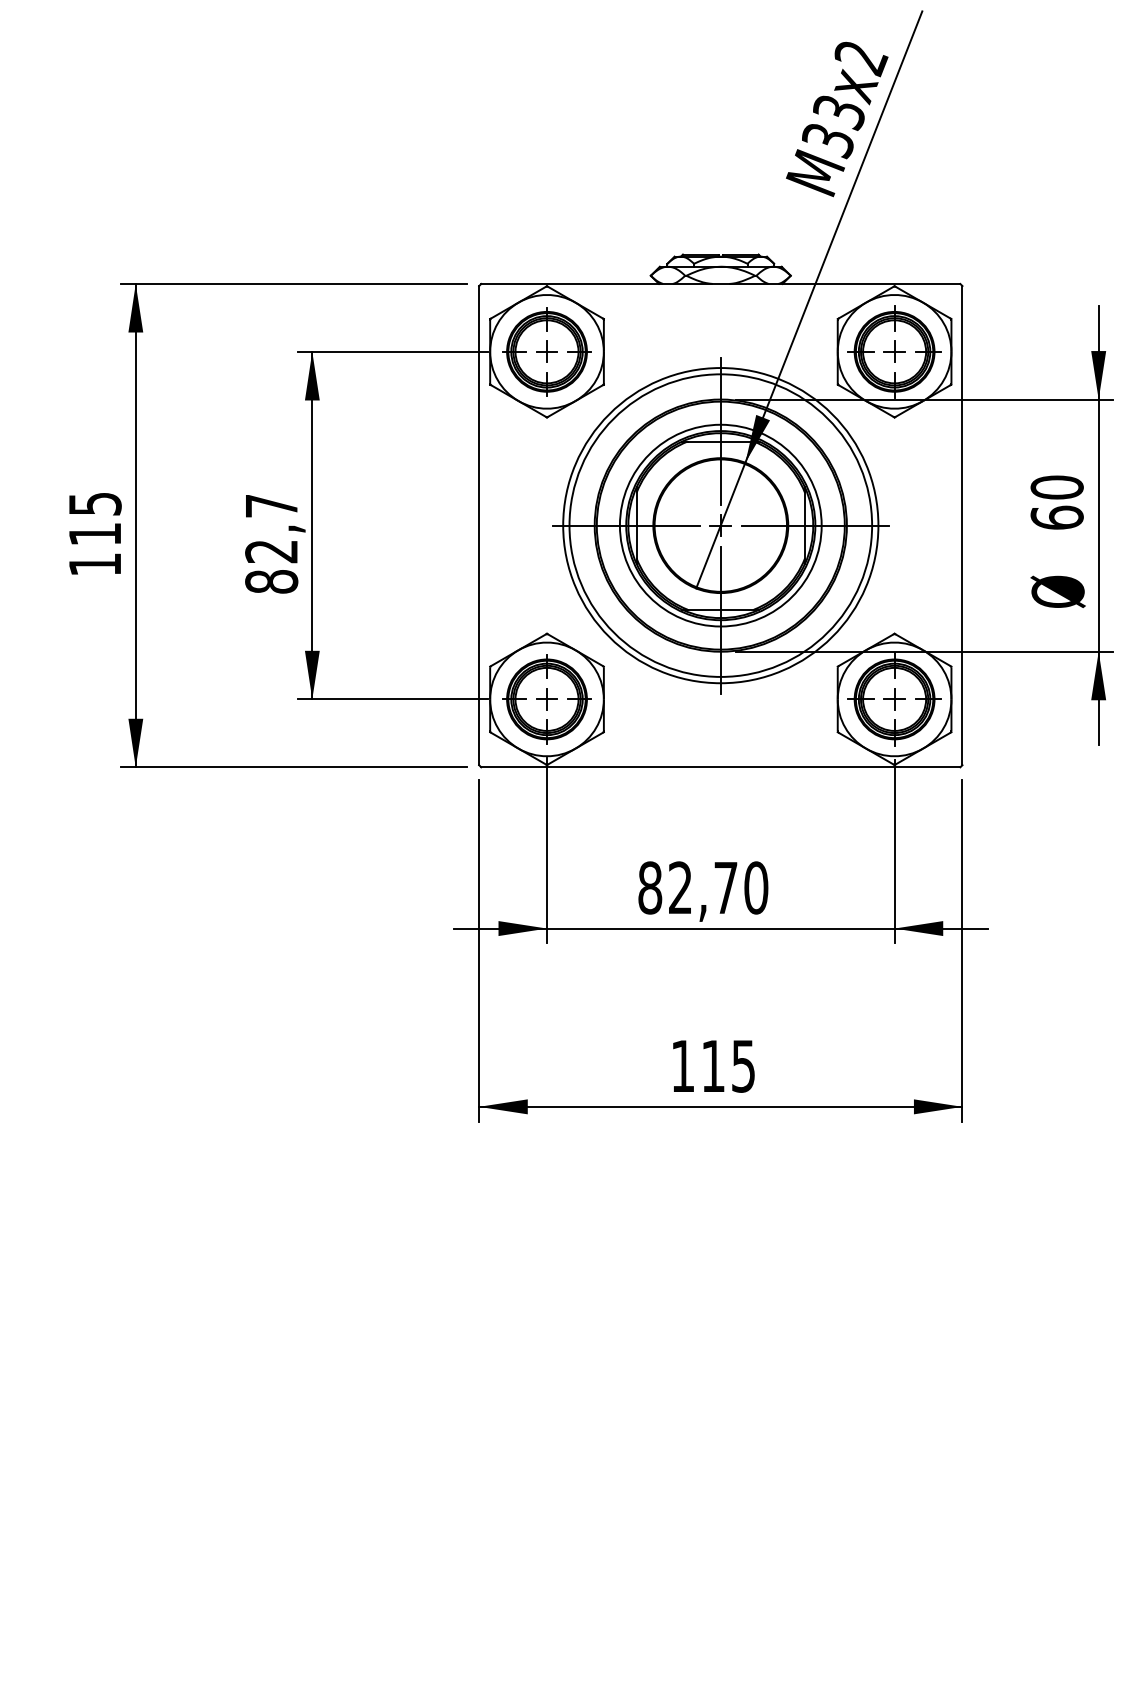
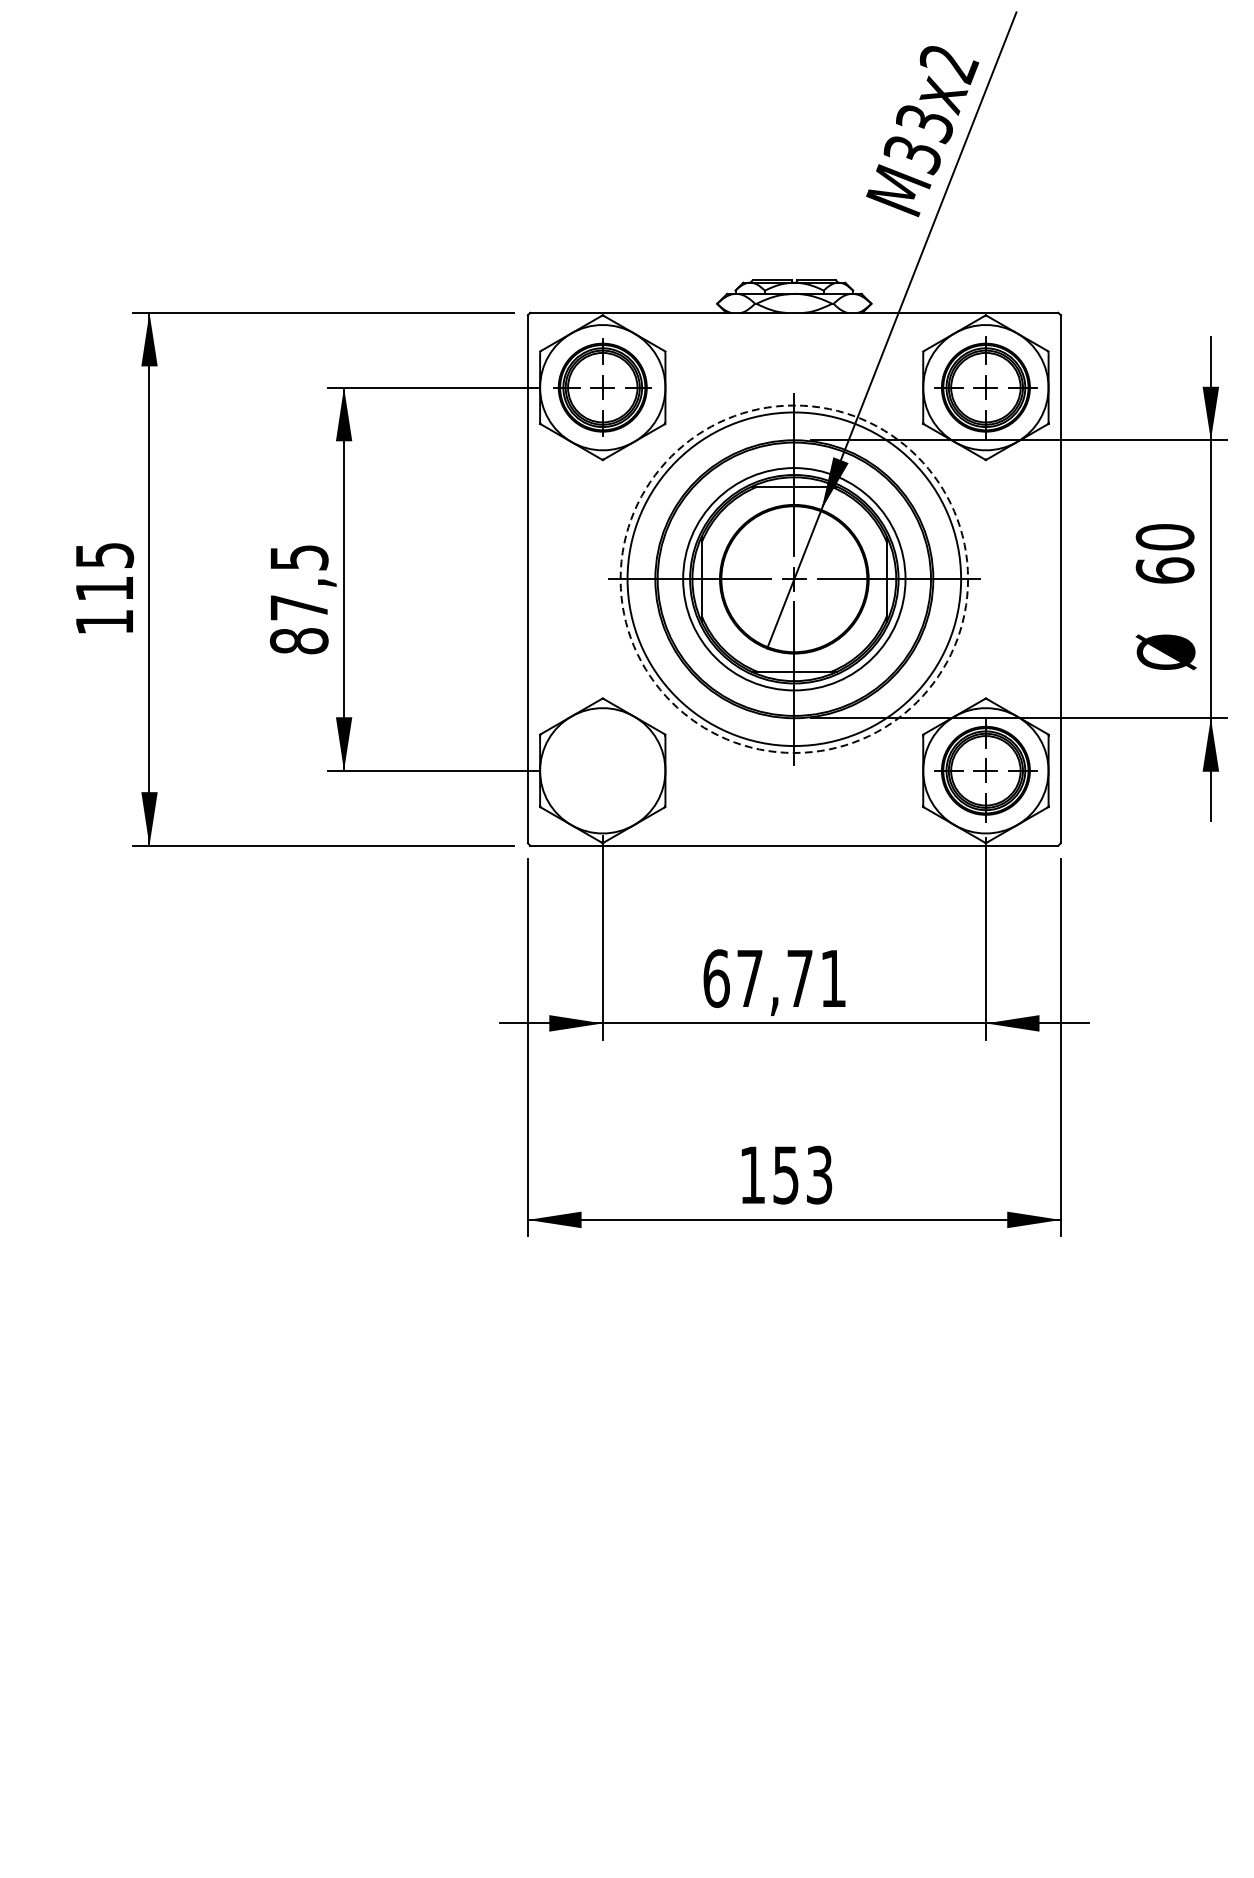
circle: (720, 525) -> (793, 579), solid -> dashed
text: (271, 529) -> (299, 583), 82,7 -> 87,5
part: (546, 699) -> (602, 770), removed
text: (703, 887) -> (775, 978), 82,70 -> 67,71
text: (728, 1065) -> (802, 1174), 115 -> 153

